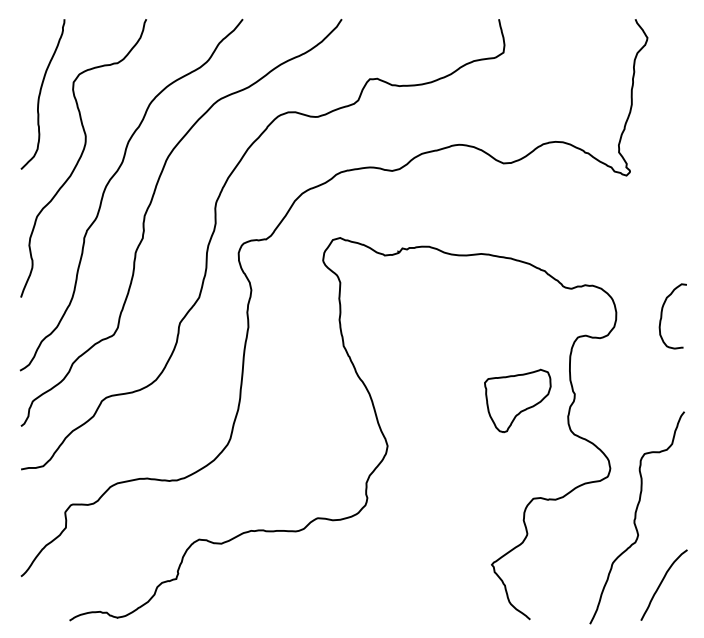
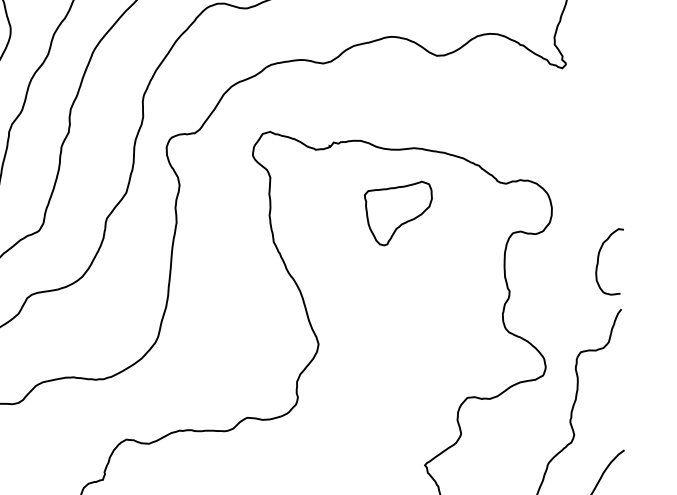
curve: (662, 316) -> (599, 261), moved
part: (517, 400) -> (398, 213), moved

